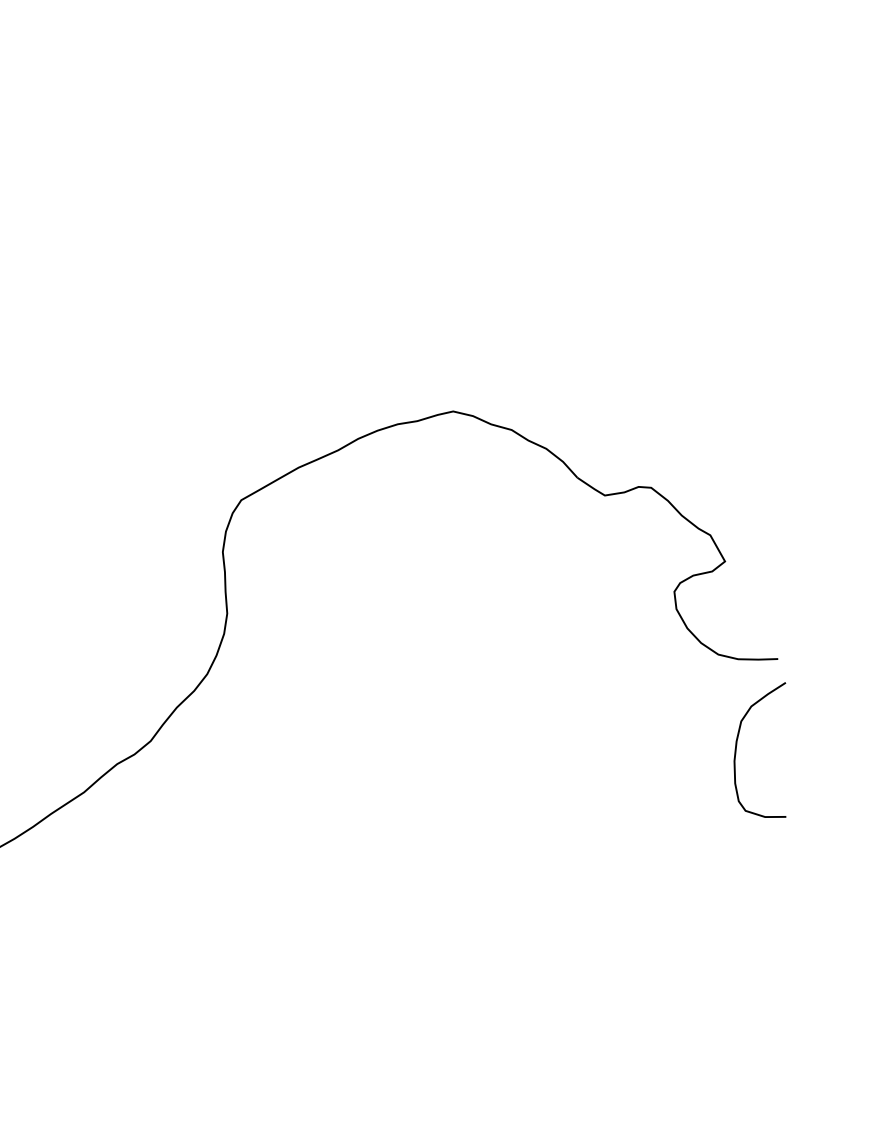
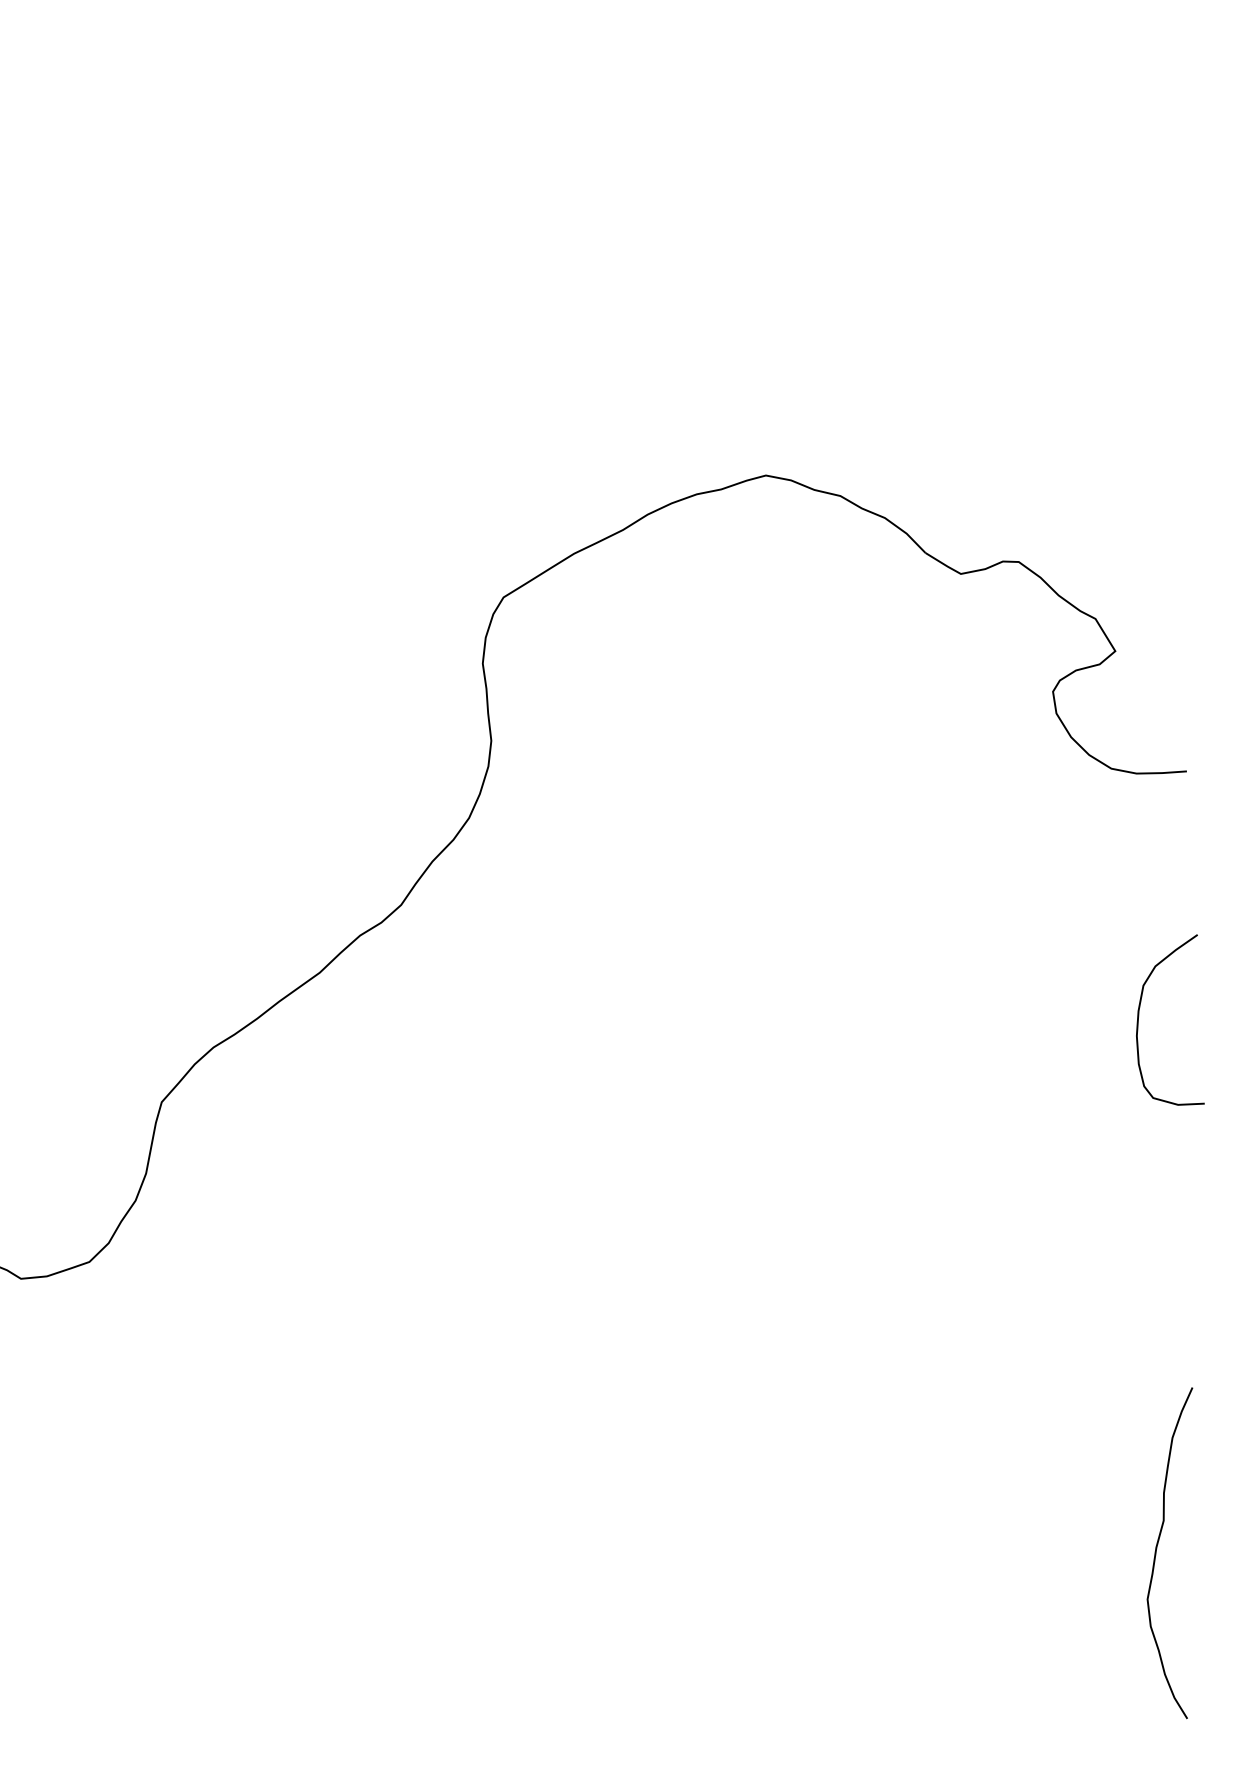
curve: (737, 745) -> (1139, 1016), moved

